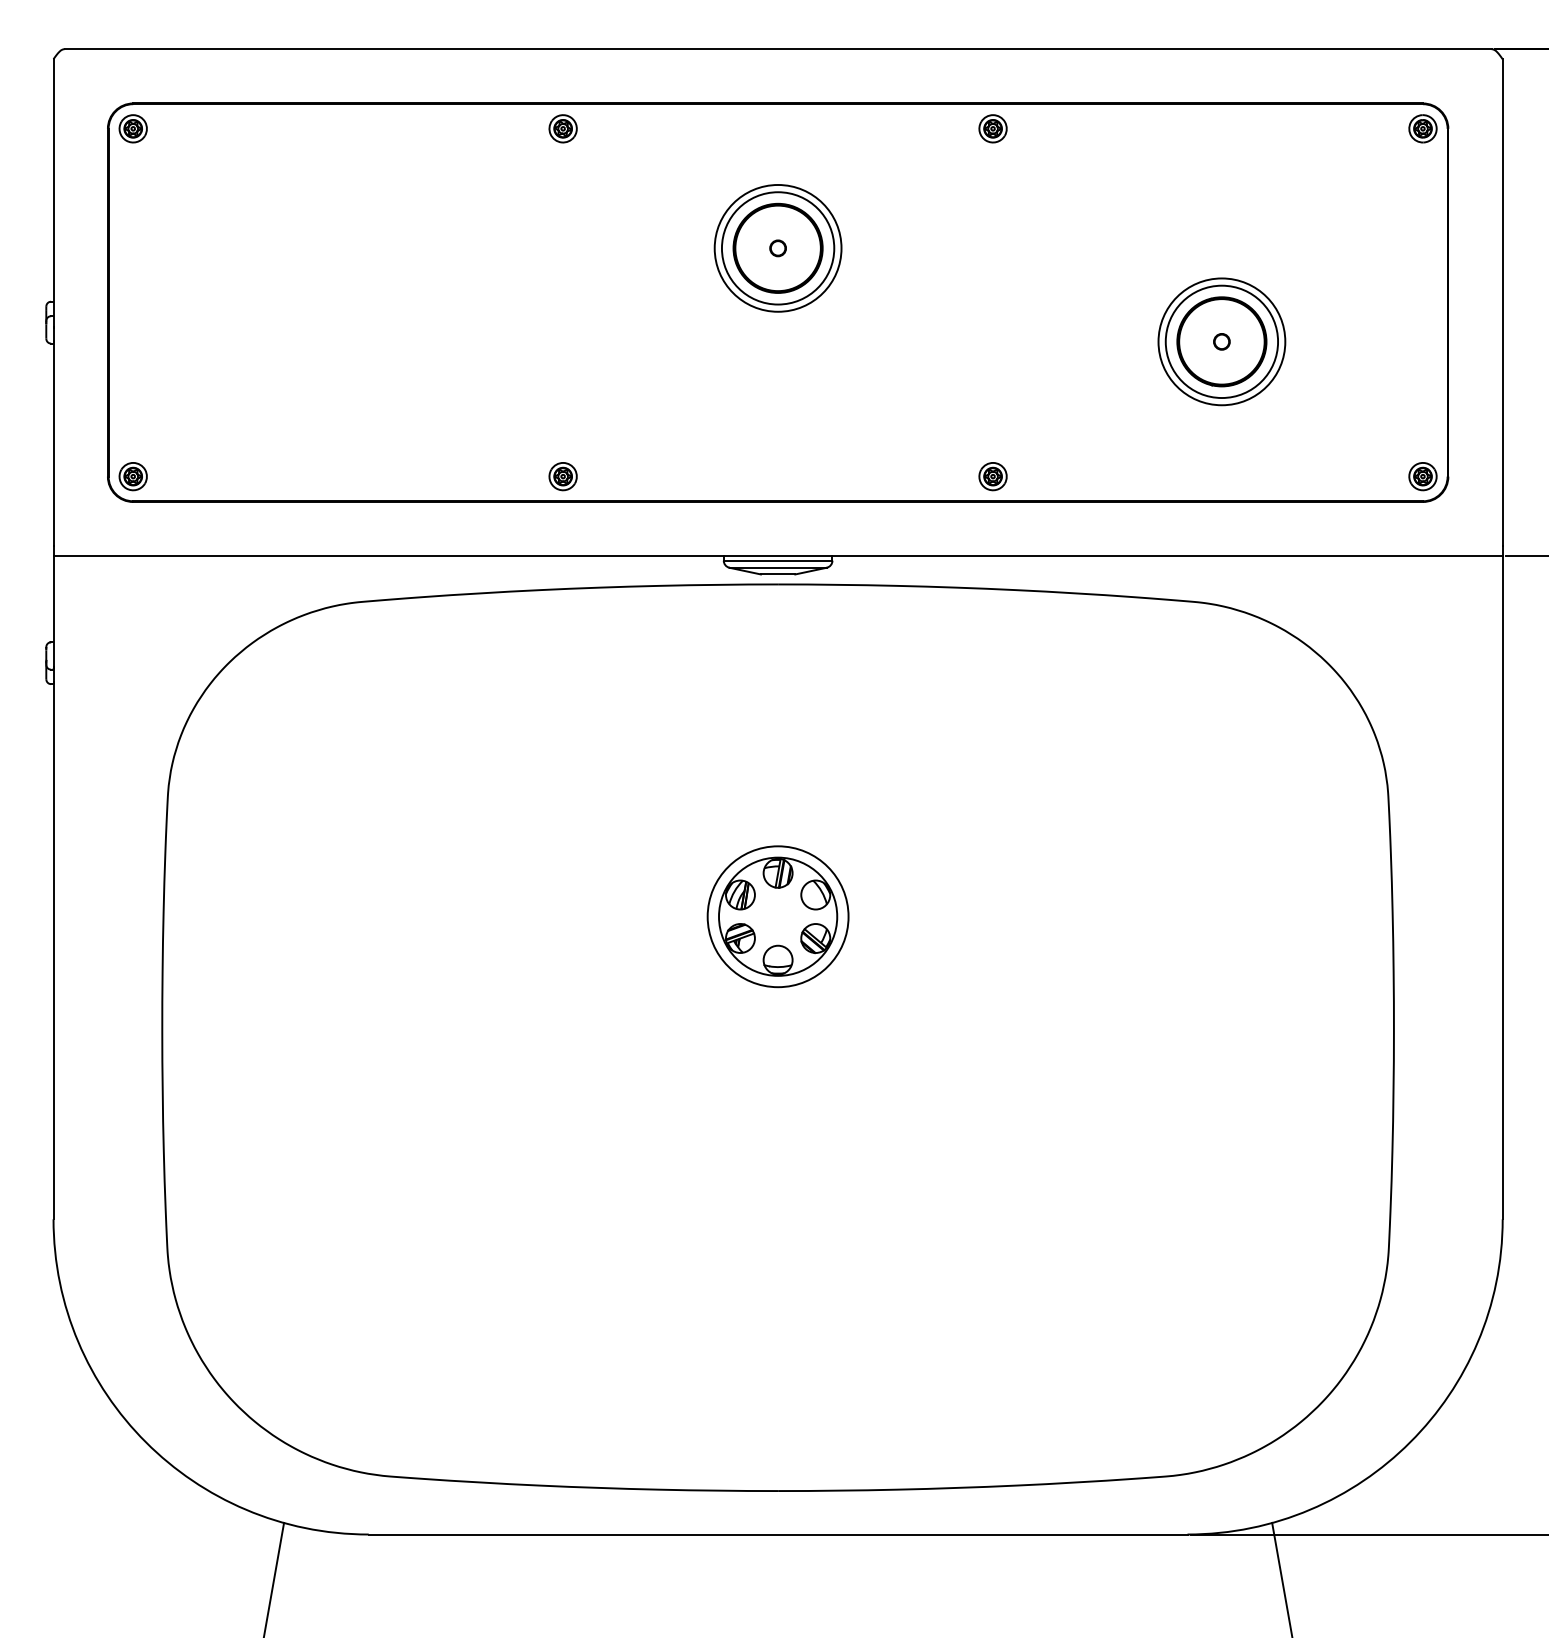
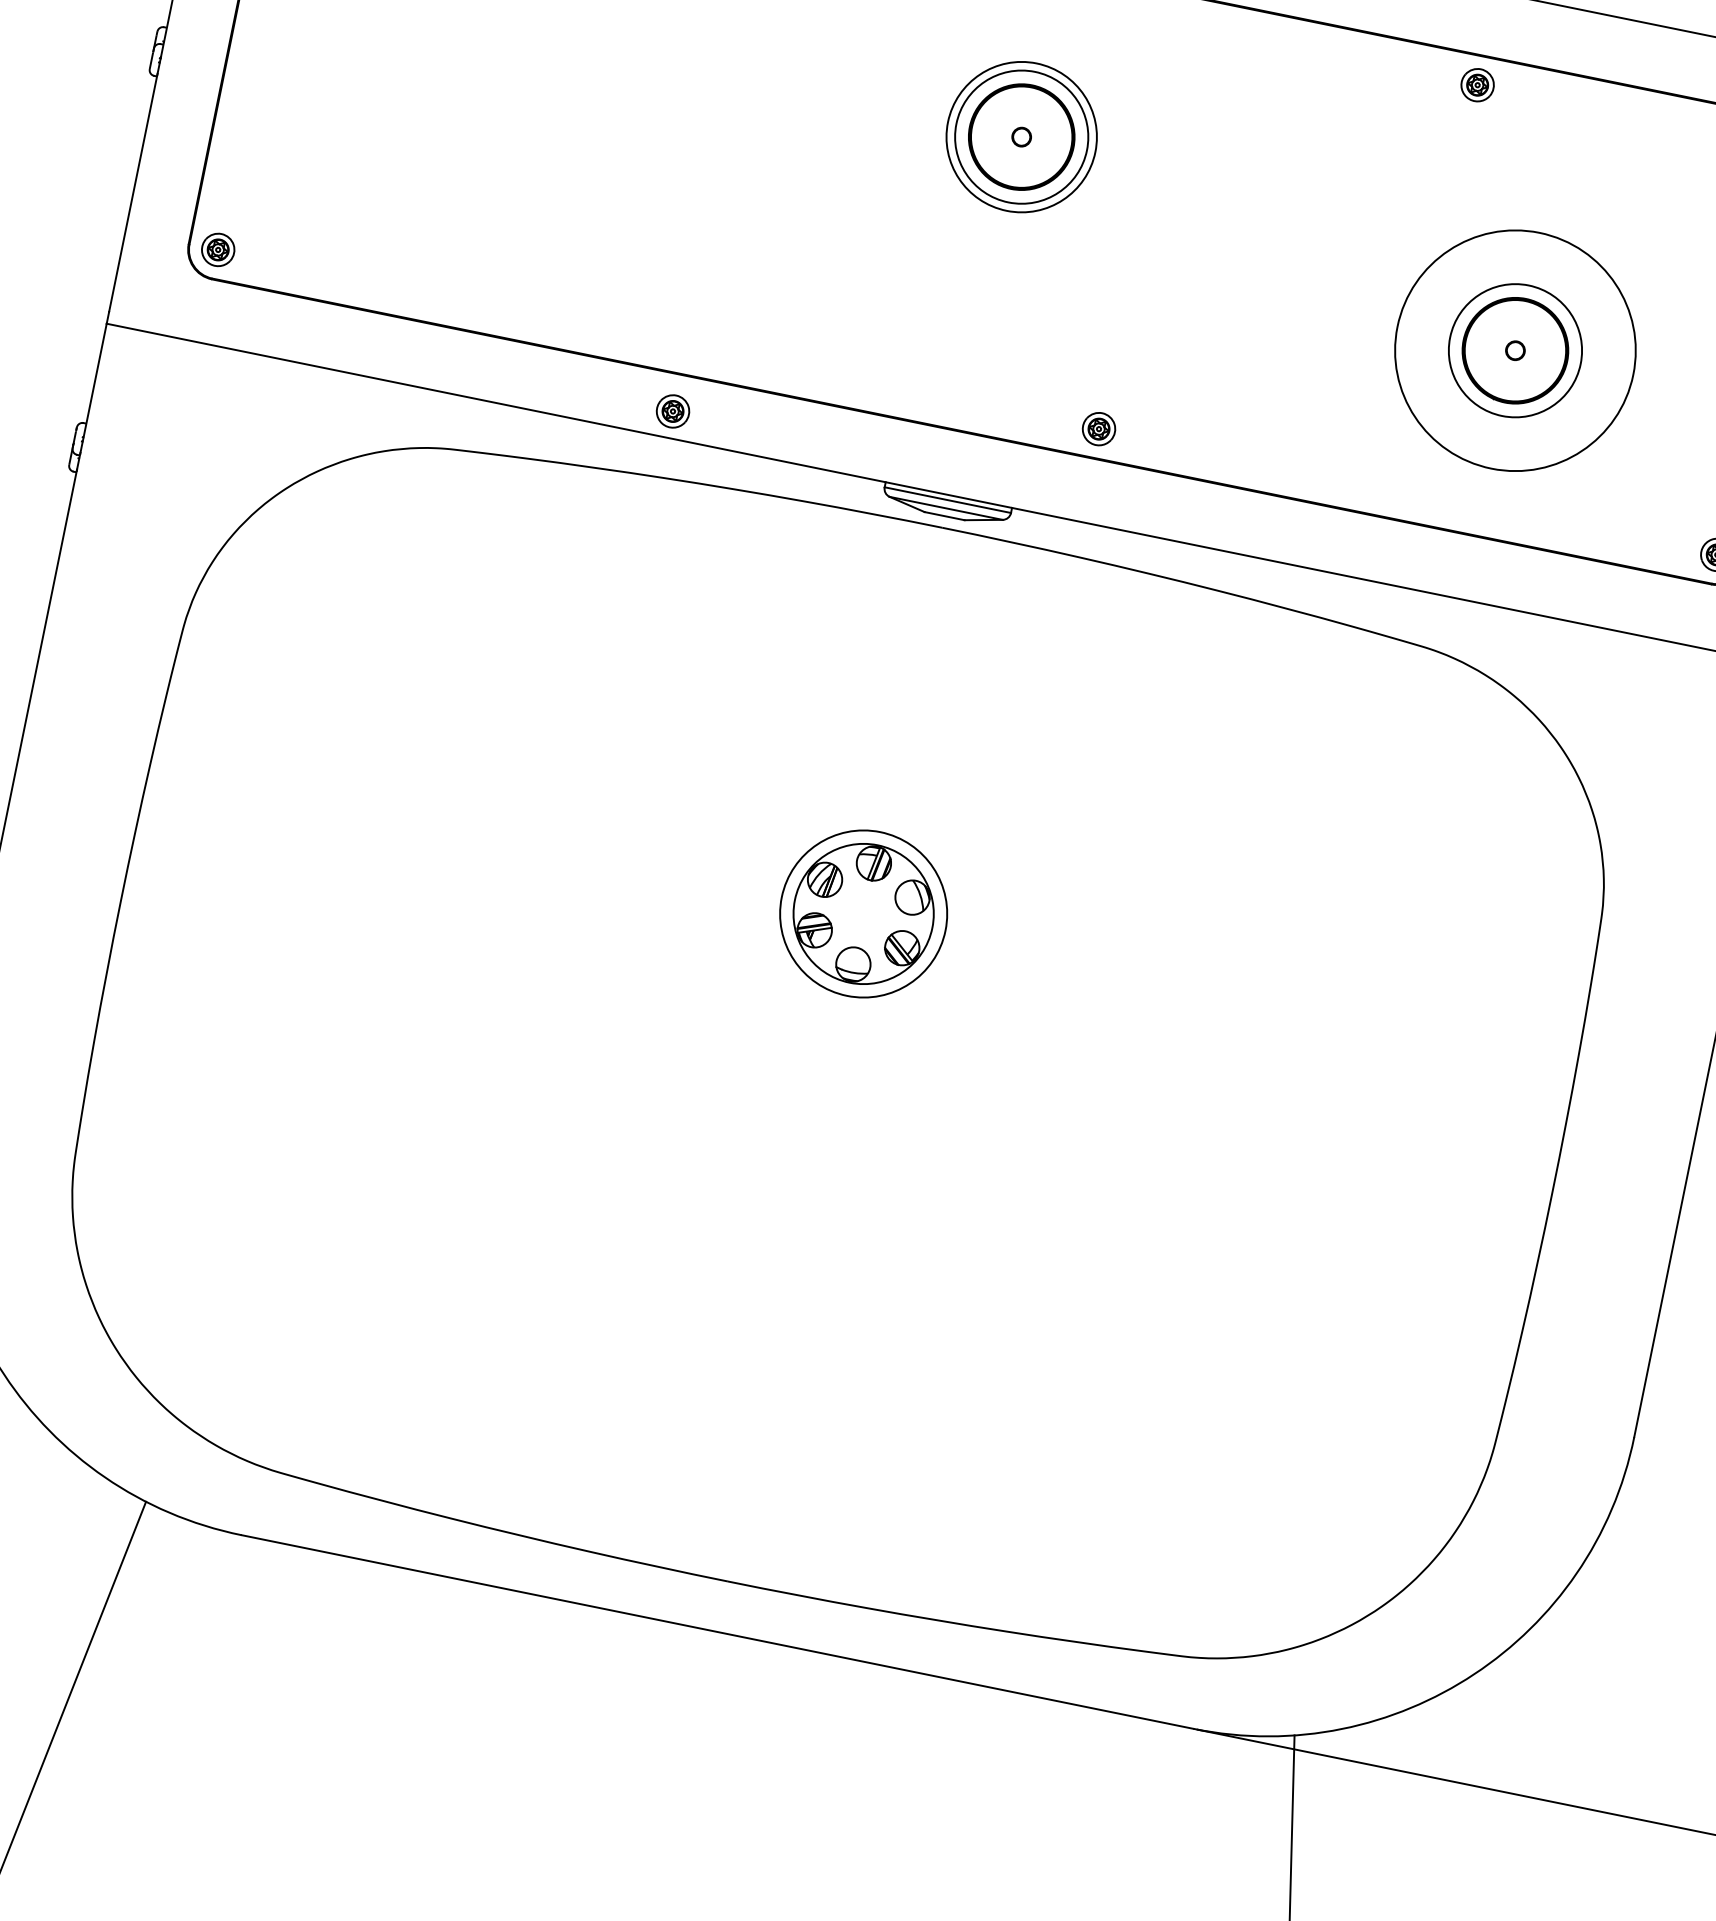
part: (992, 128) -> (1477, 84), moved
circle: (1221, 341) -> (1515, 350), size x1.6
part: (562, 476) -> (672, 411), moved
part: (992, 476) -> (1098, 428), moved

